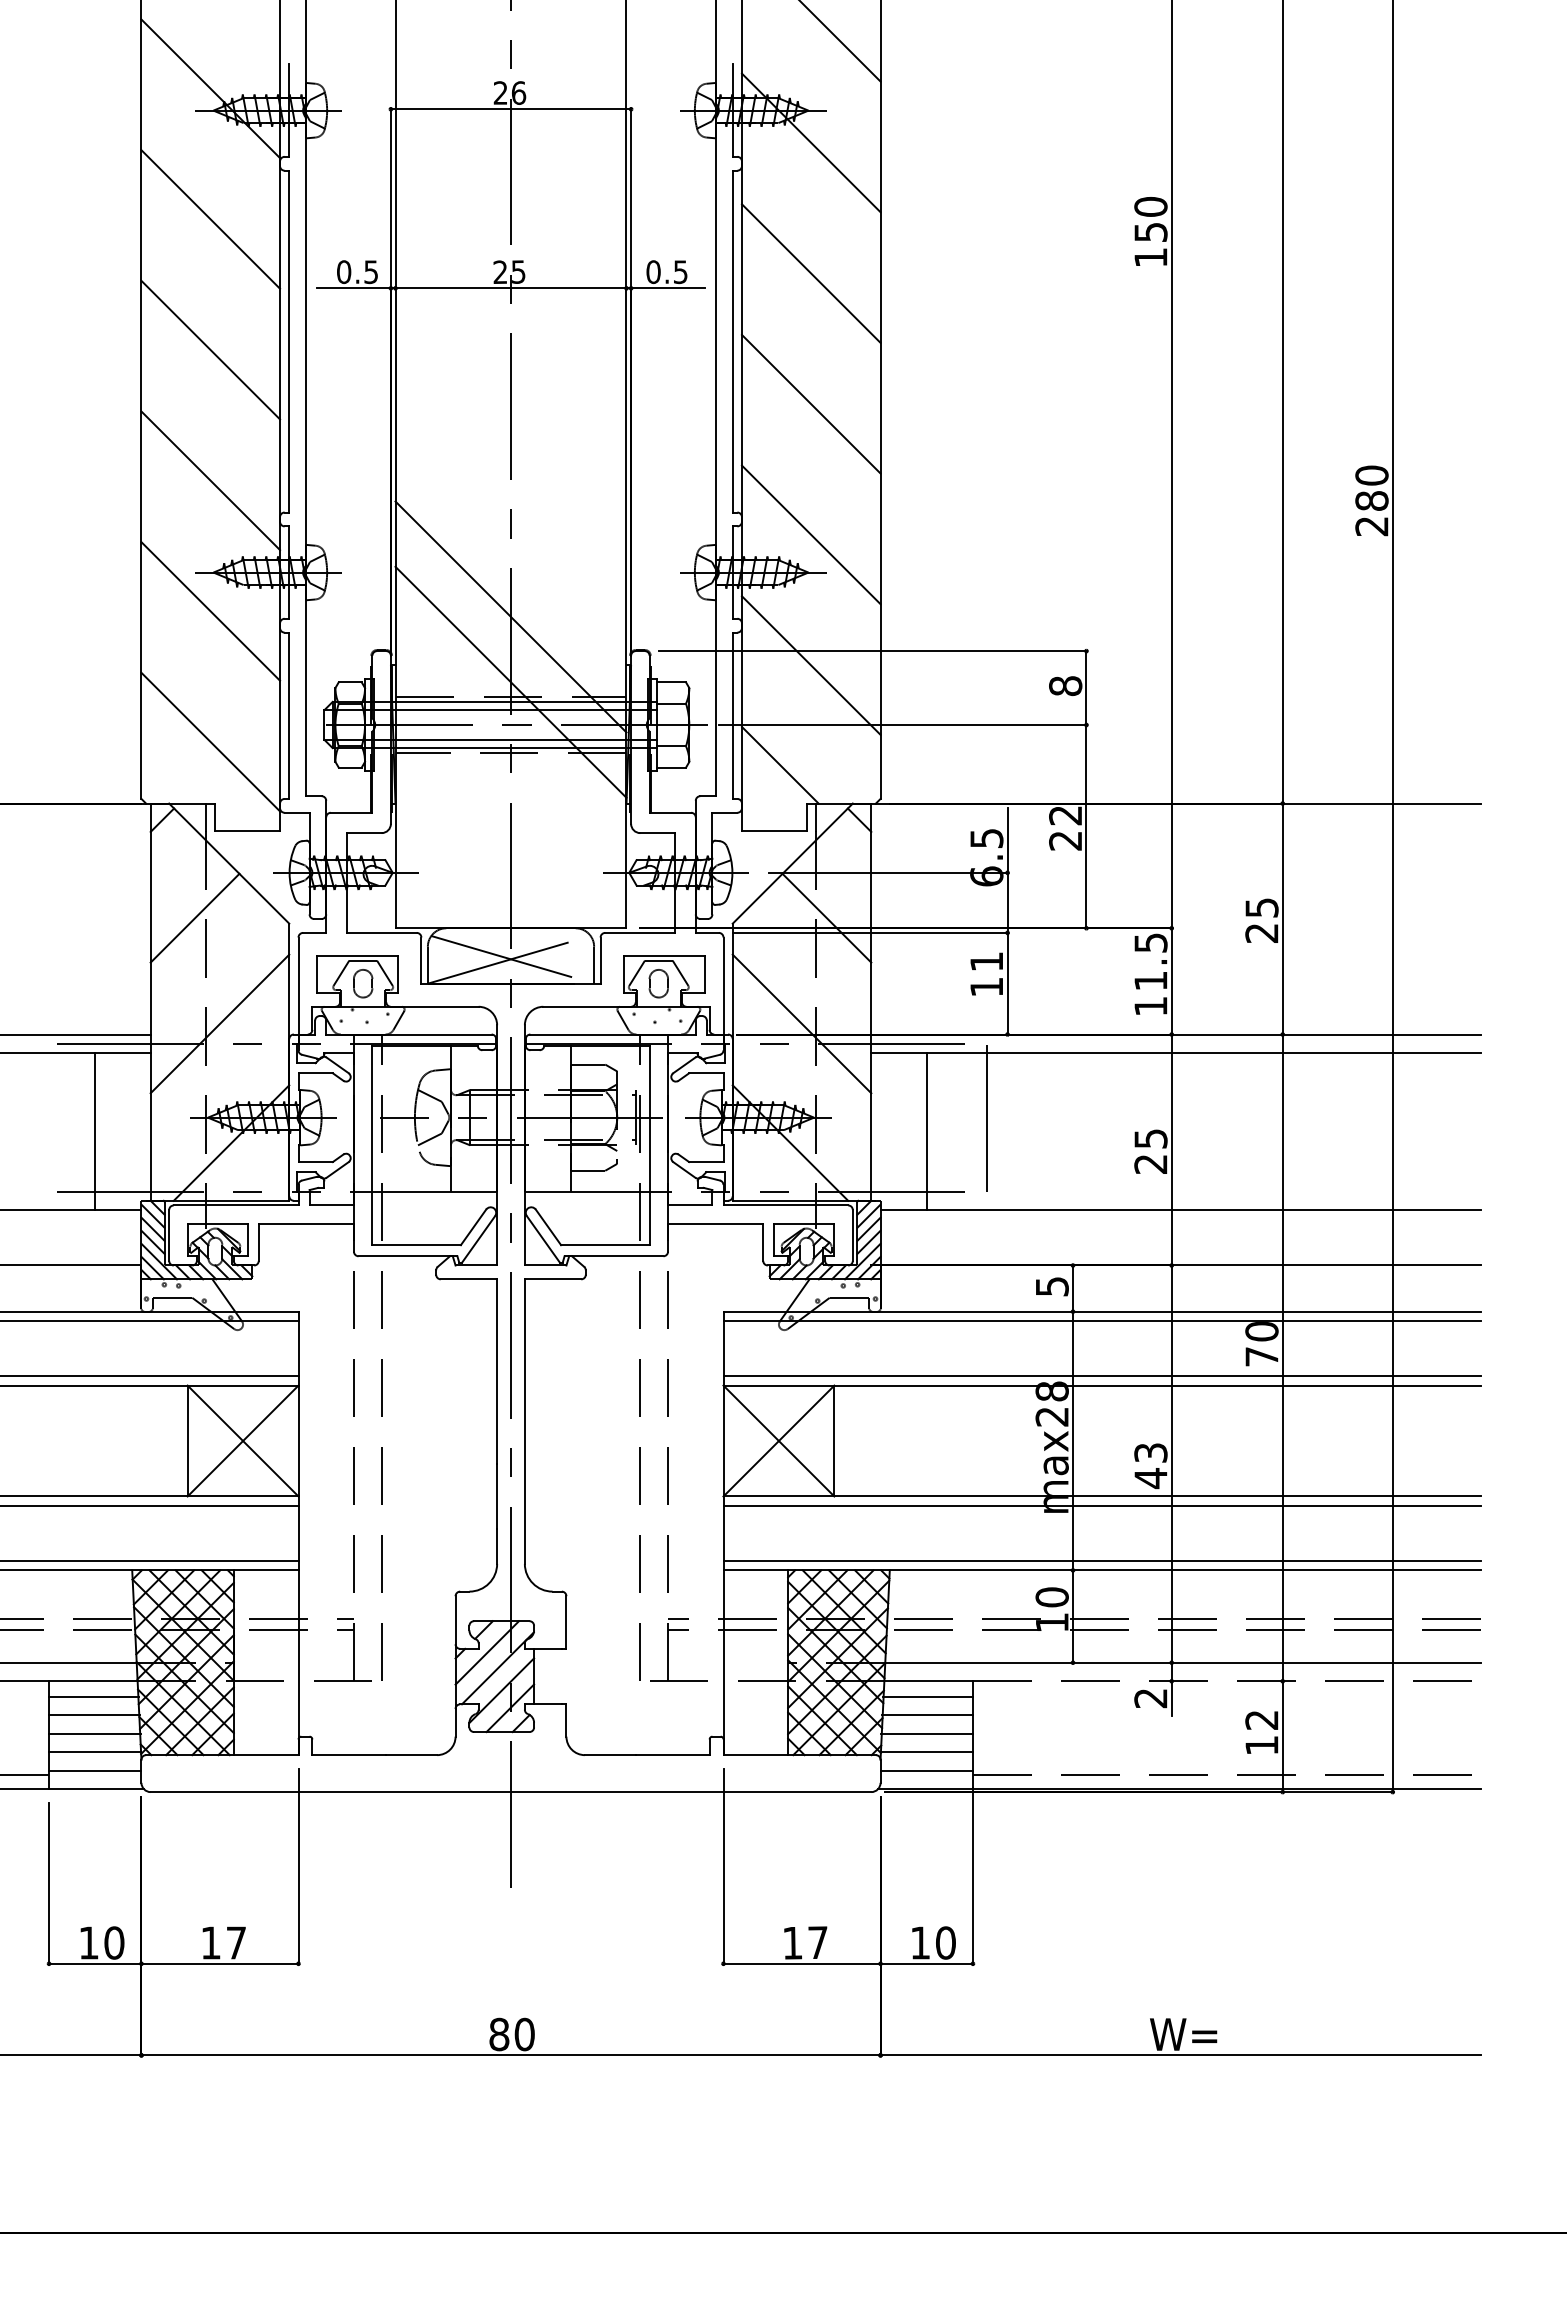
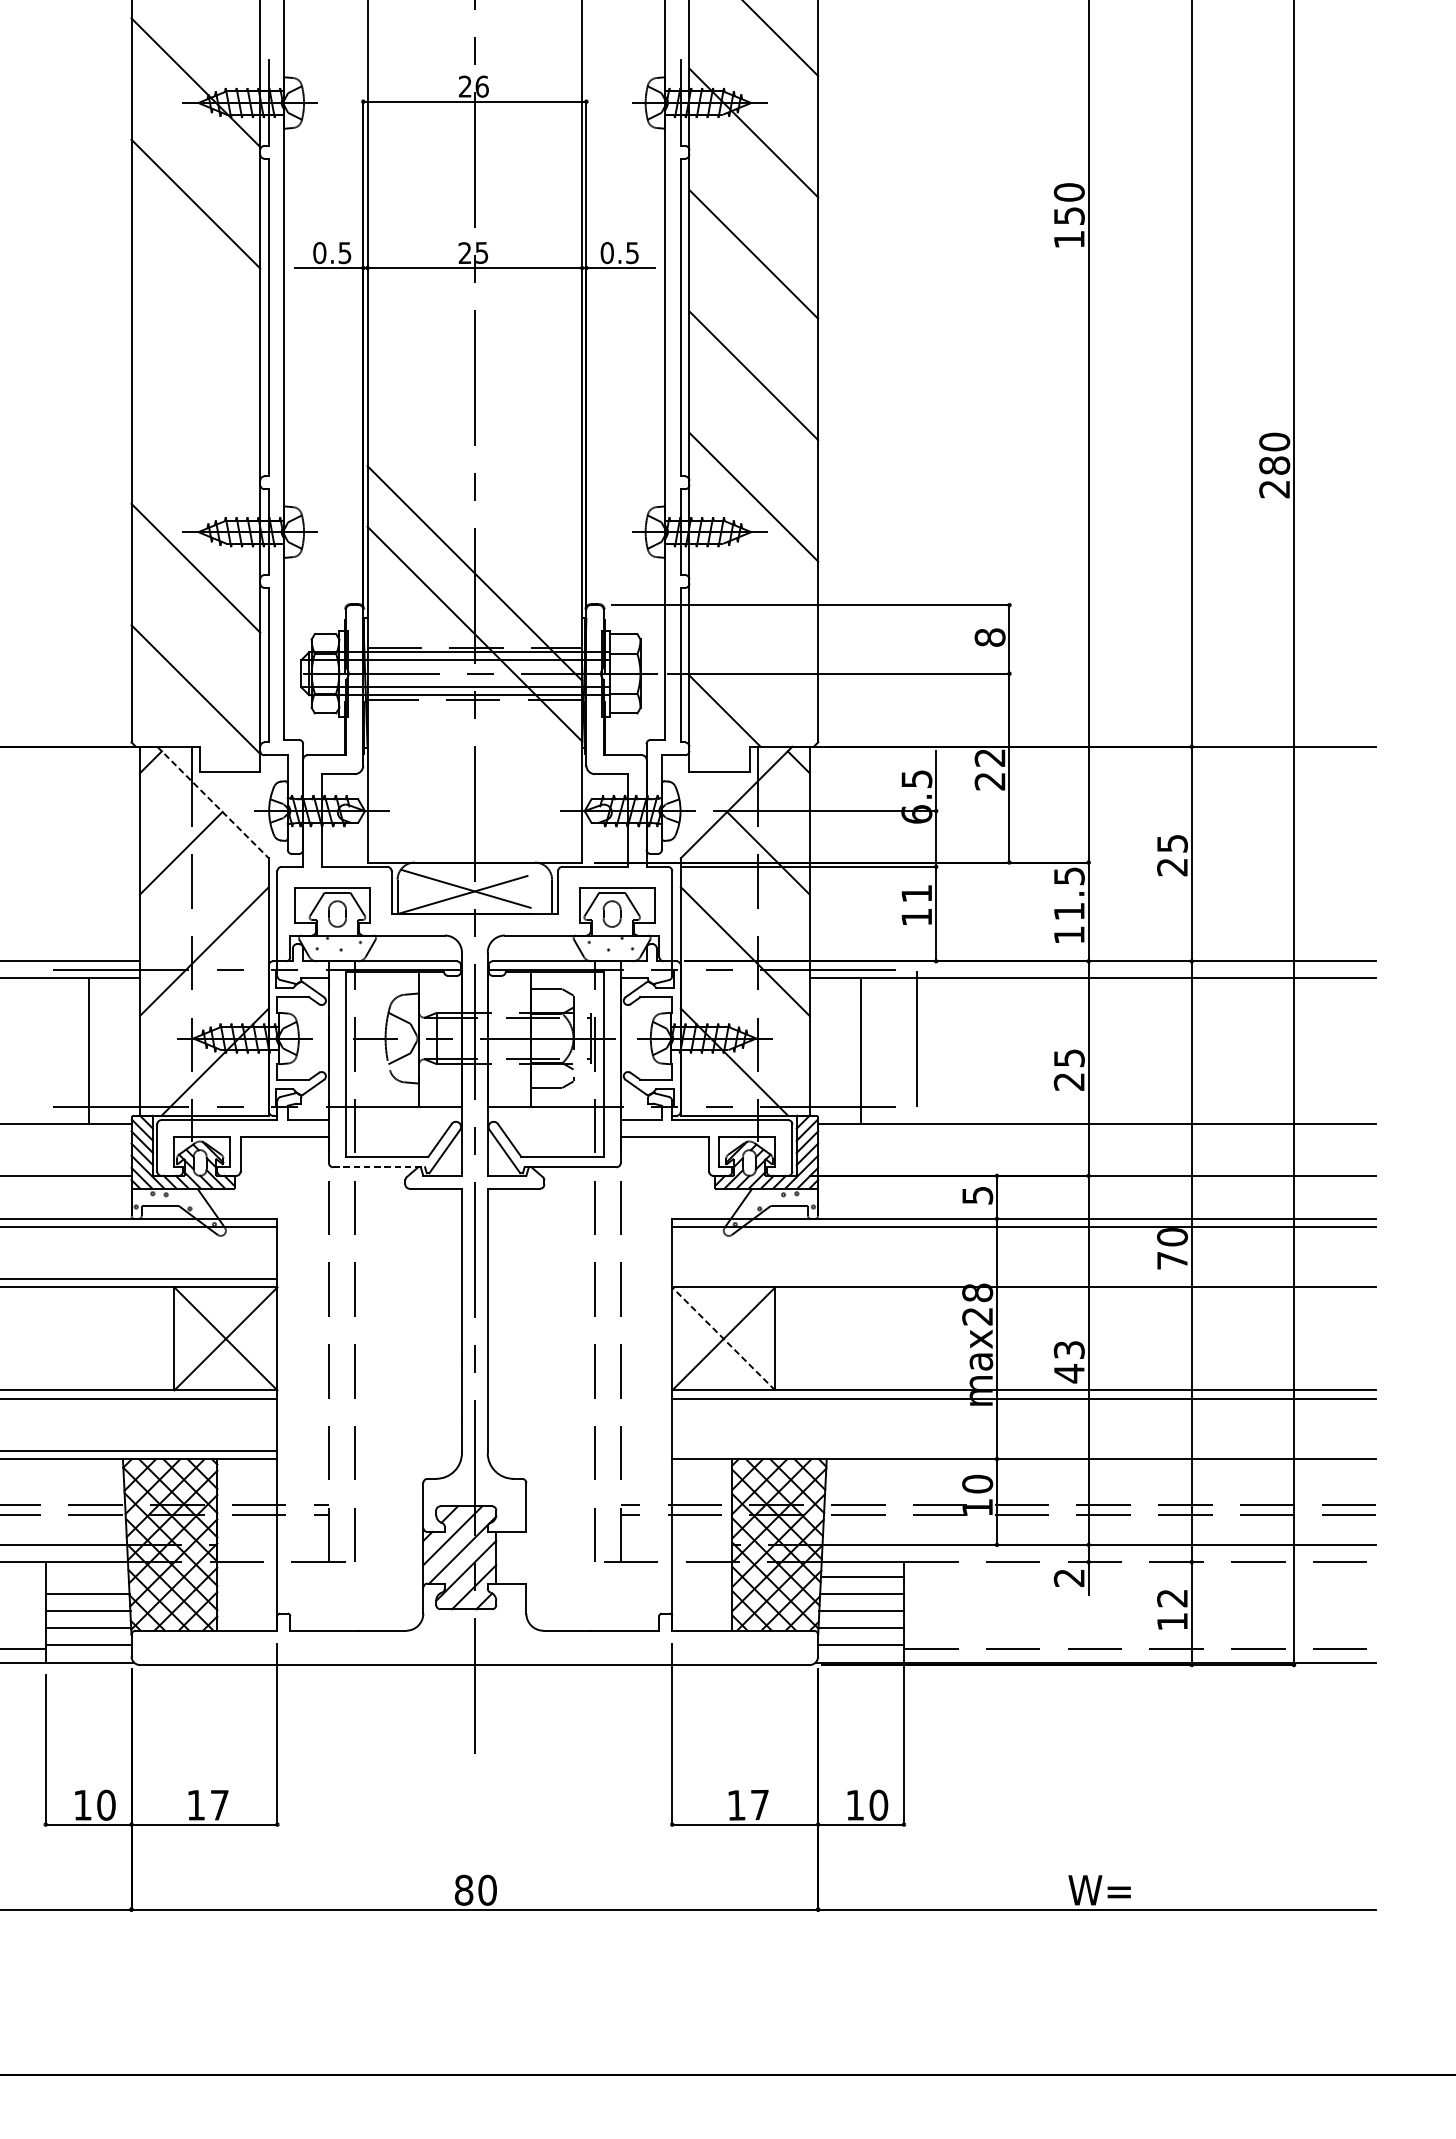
line: (210, 349) -> (195, 324), removed
line: (210, 480) -> (195, 446), removed
line: (810, 665) -> (753, 618), removed
line: (229, 863) -> (213, 802), solid -> dashed
line: (408, 1256) -> (379, 1167), solid -> dashed
line: (1102, 1376) -> (1024, 1278), removed
line: (778, 1440) -> (723, 1338), solid -> dashed
line: (1102, 1561) -> (1024, 1450), removed
line: (93, 1696) -> (86, 1576), removed

